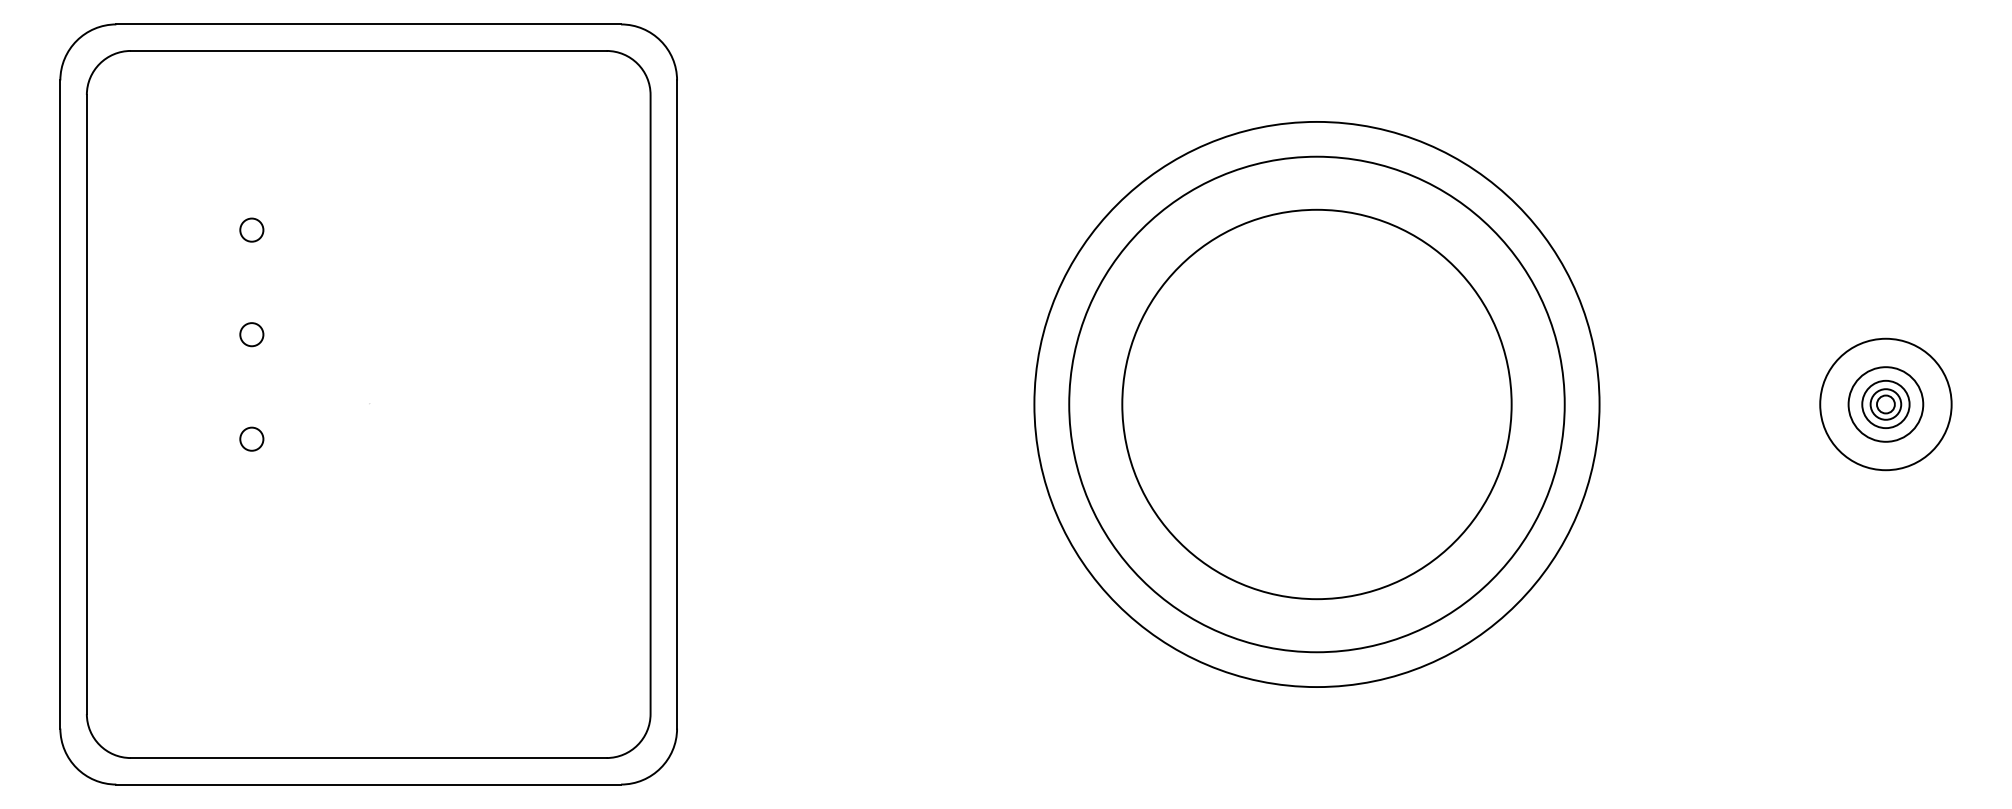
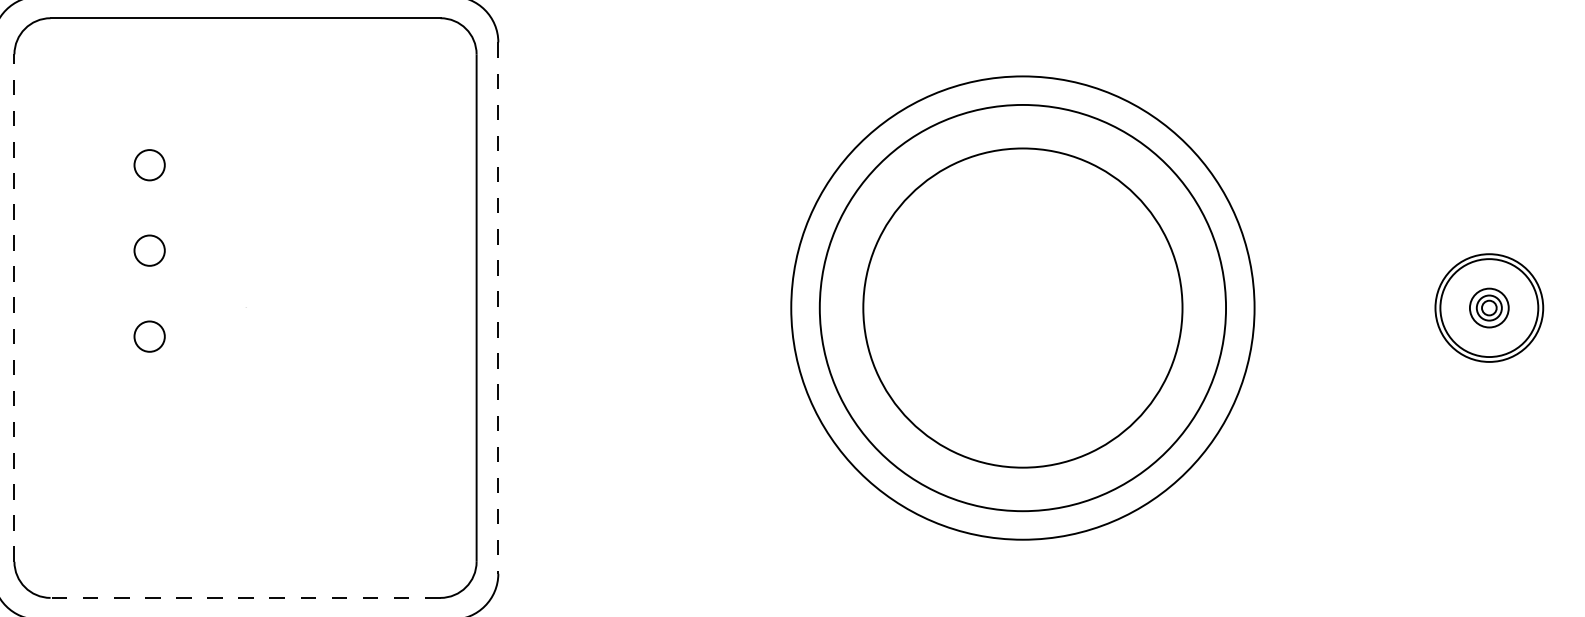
circle: (251, 229) -> (149, 164), size x1.6
circle: (251, 334) -> (149, 250), size x1.6
line: (86, 404) -> (14, 308), solid -> dashed
circle: (1885, 404) -> (1488, 308), size x1.6
line: (677, 405) -> (498, 308), solid -> dashed
circle: (251, 438) -> (149, 335), size x1.6
line: (368, 758) -> (245, 598), solid -> dashed

